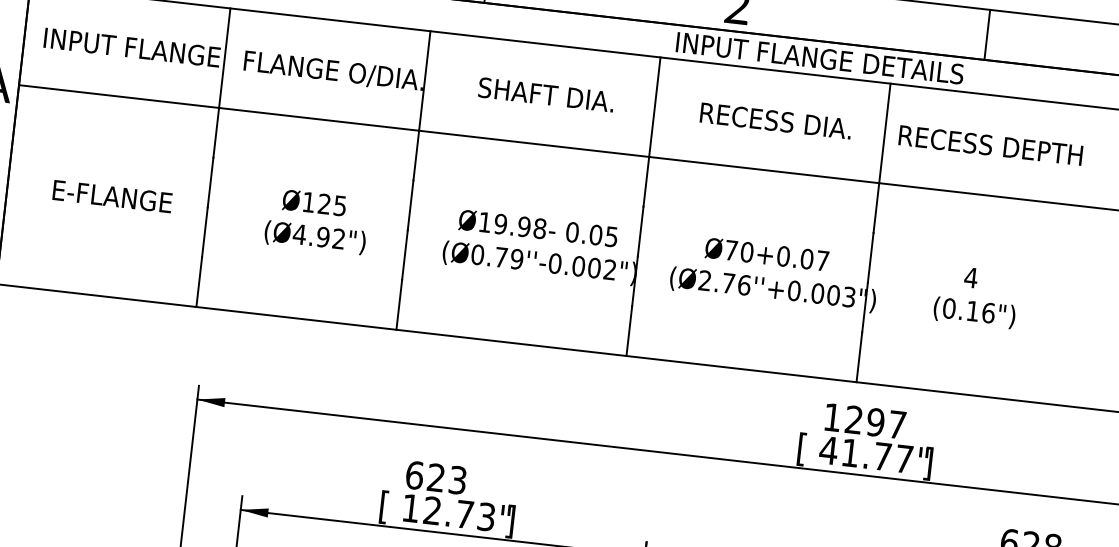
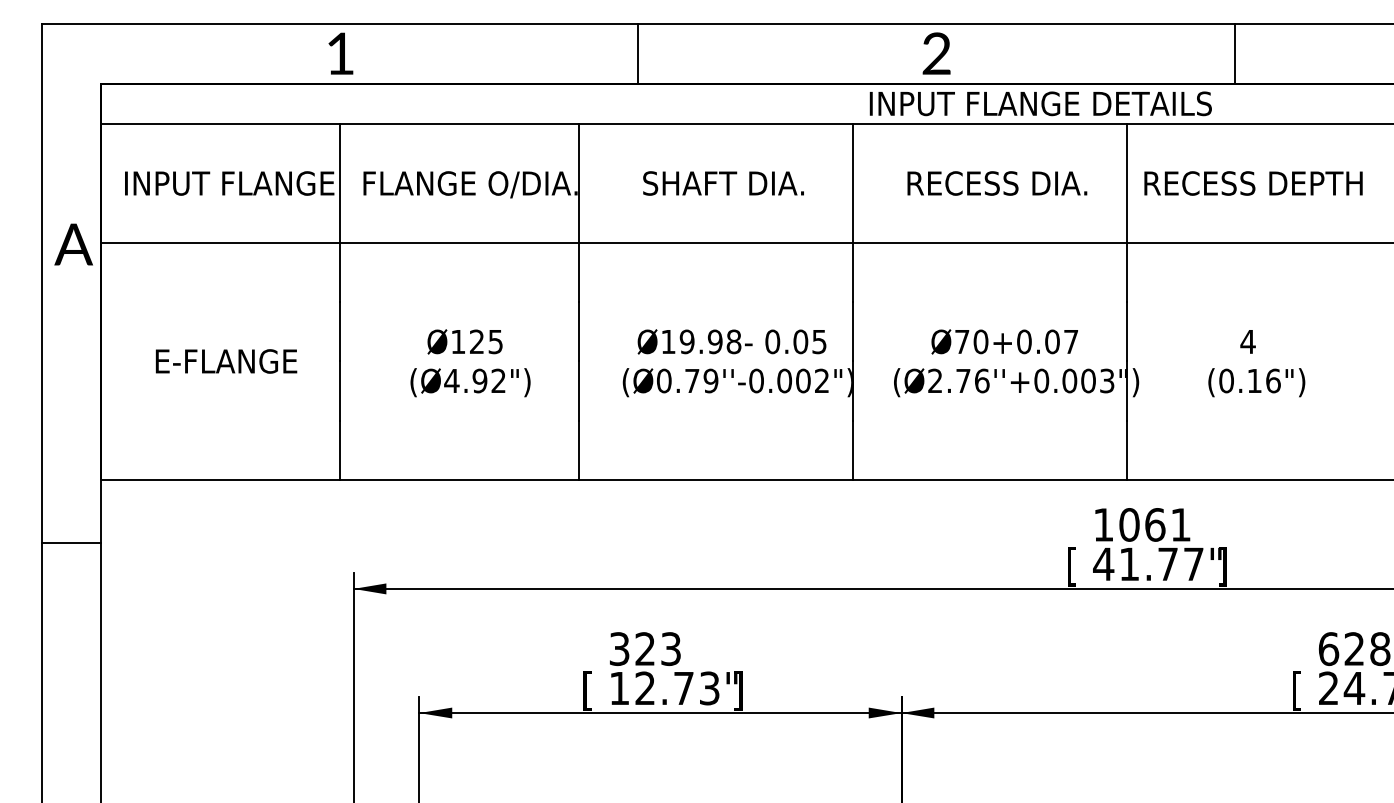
text: (875, 422) -> (1154, 524), 1297 -> 1061
text: (414, 475) -> (619, 649), 623 -> 323

